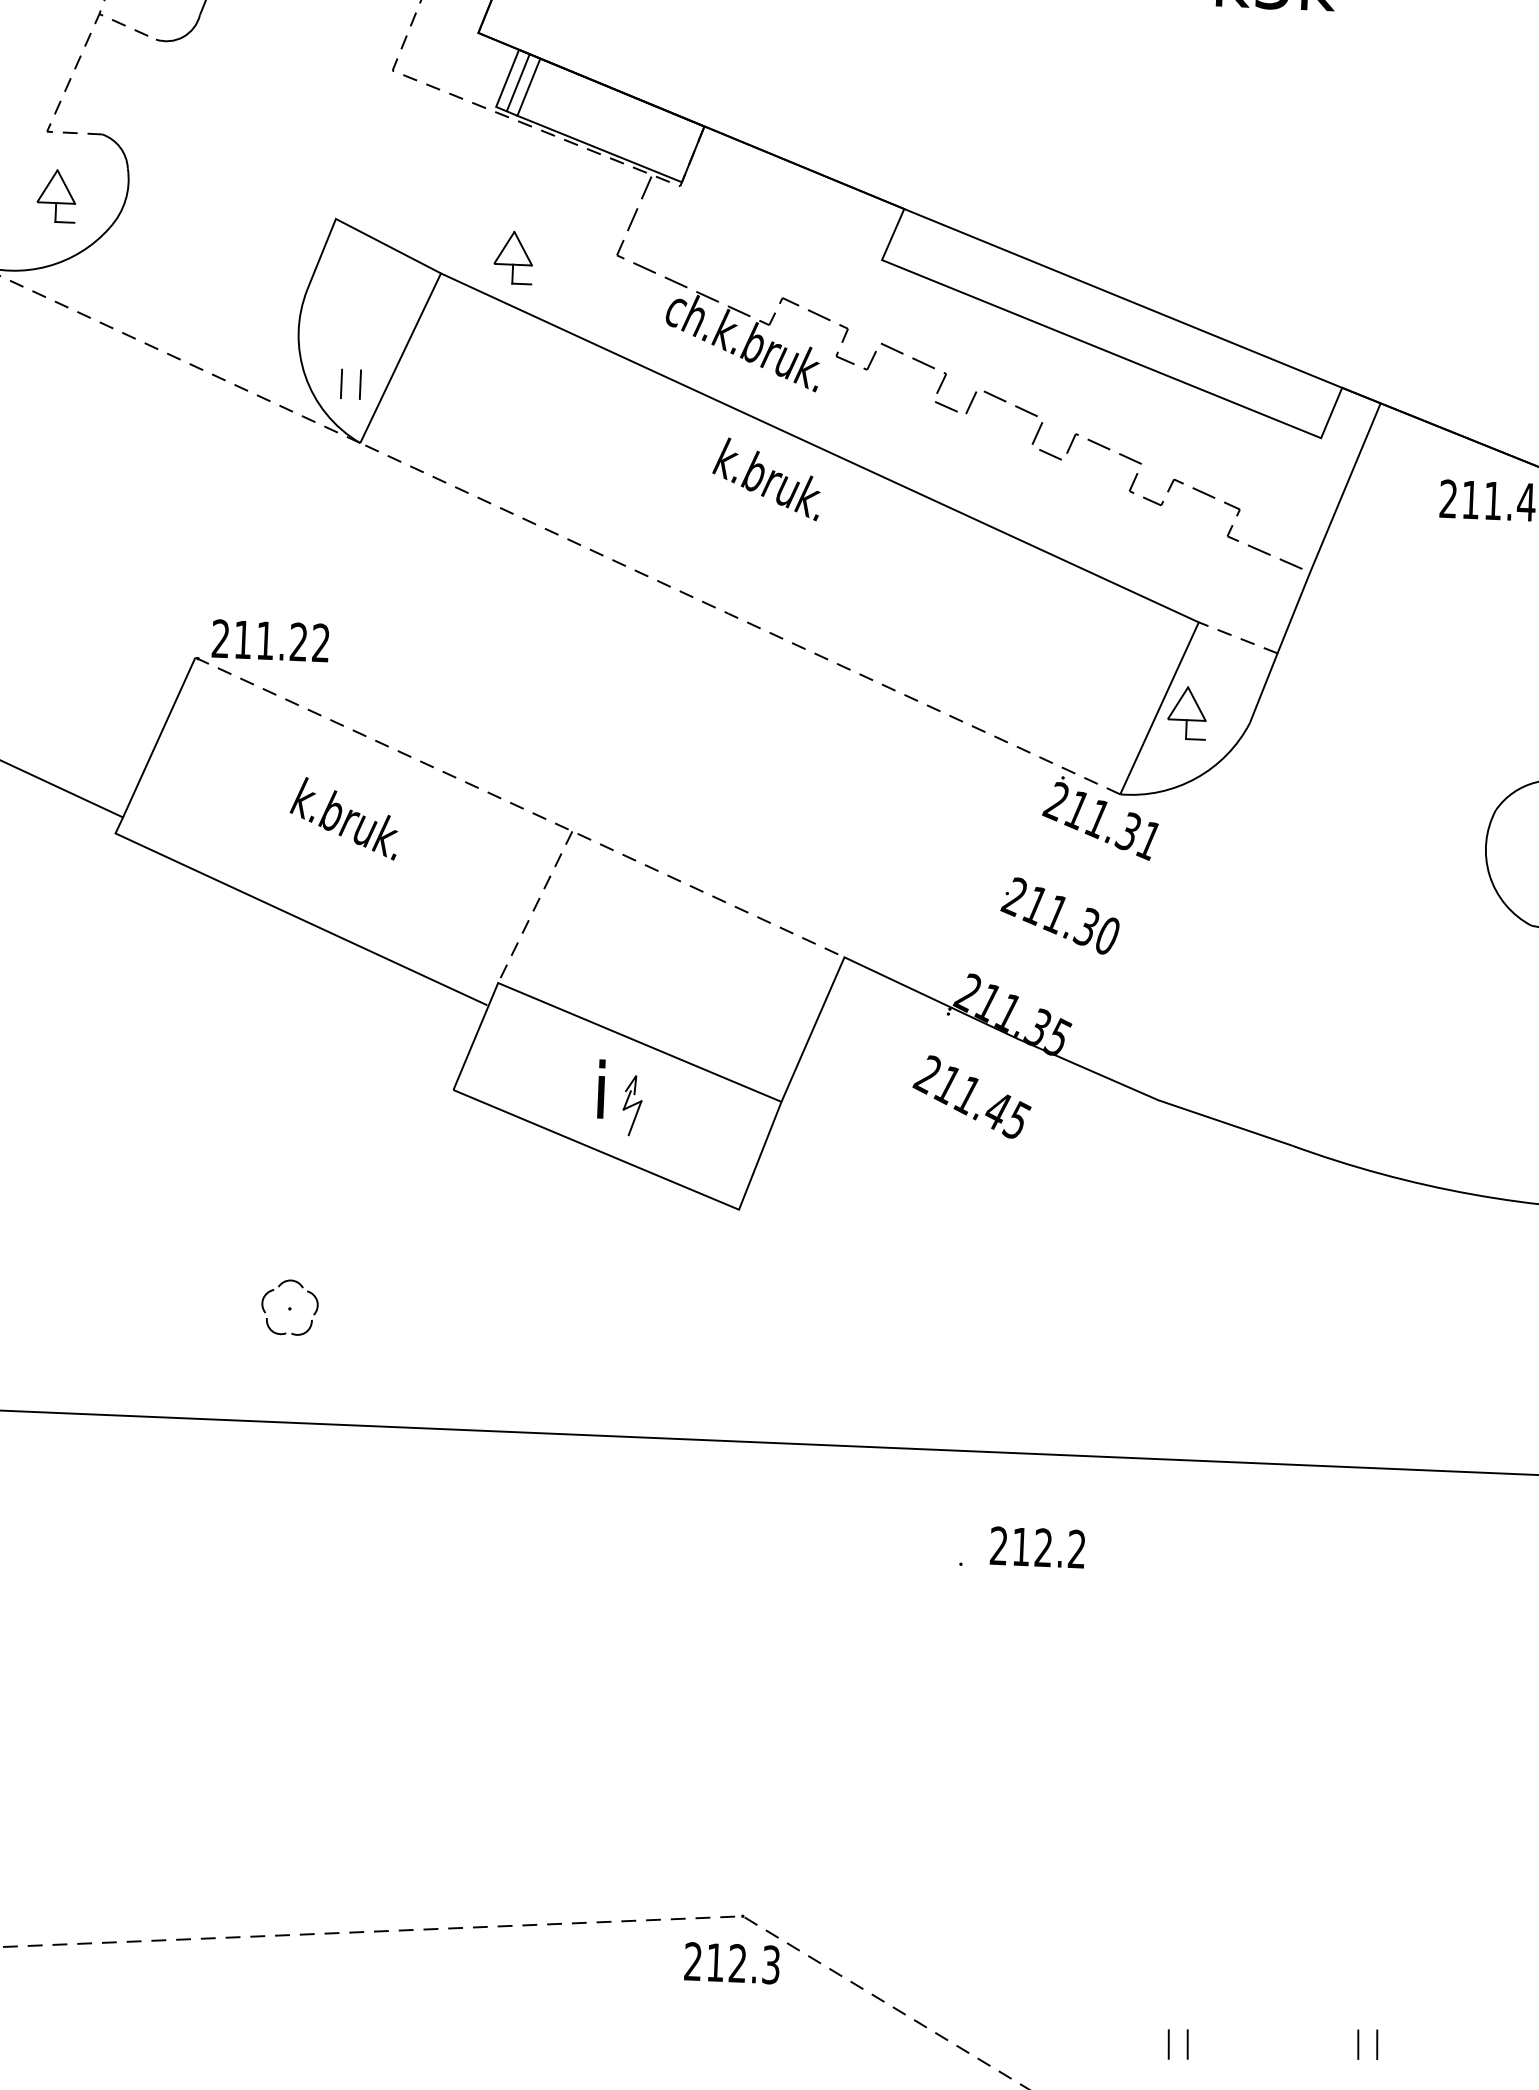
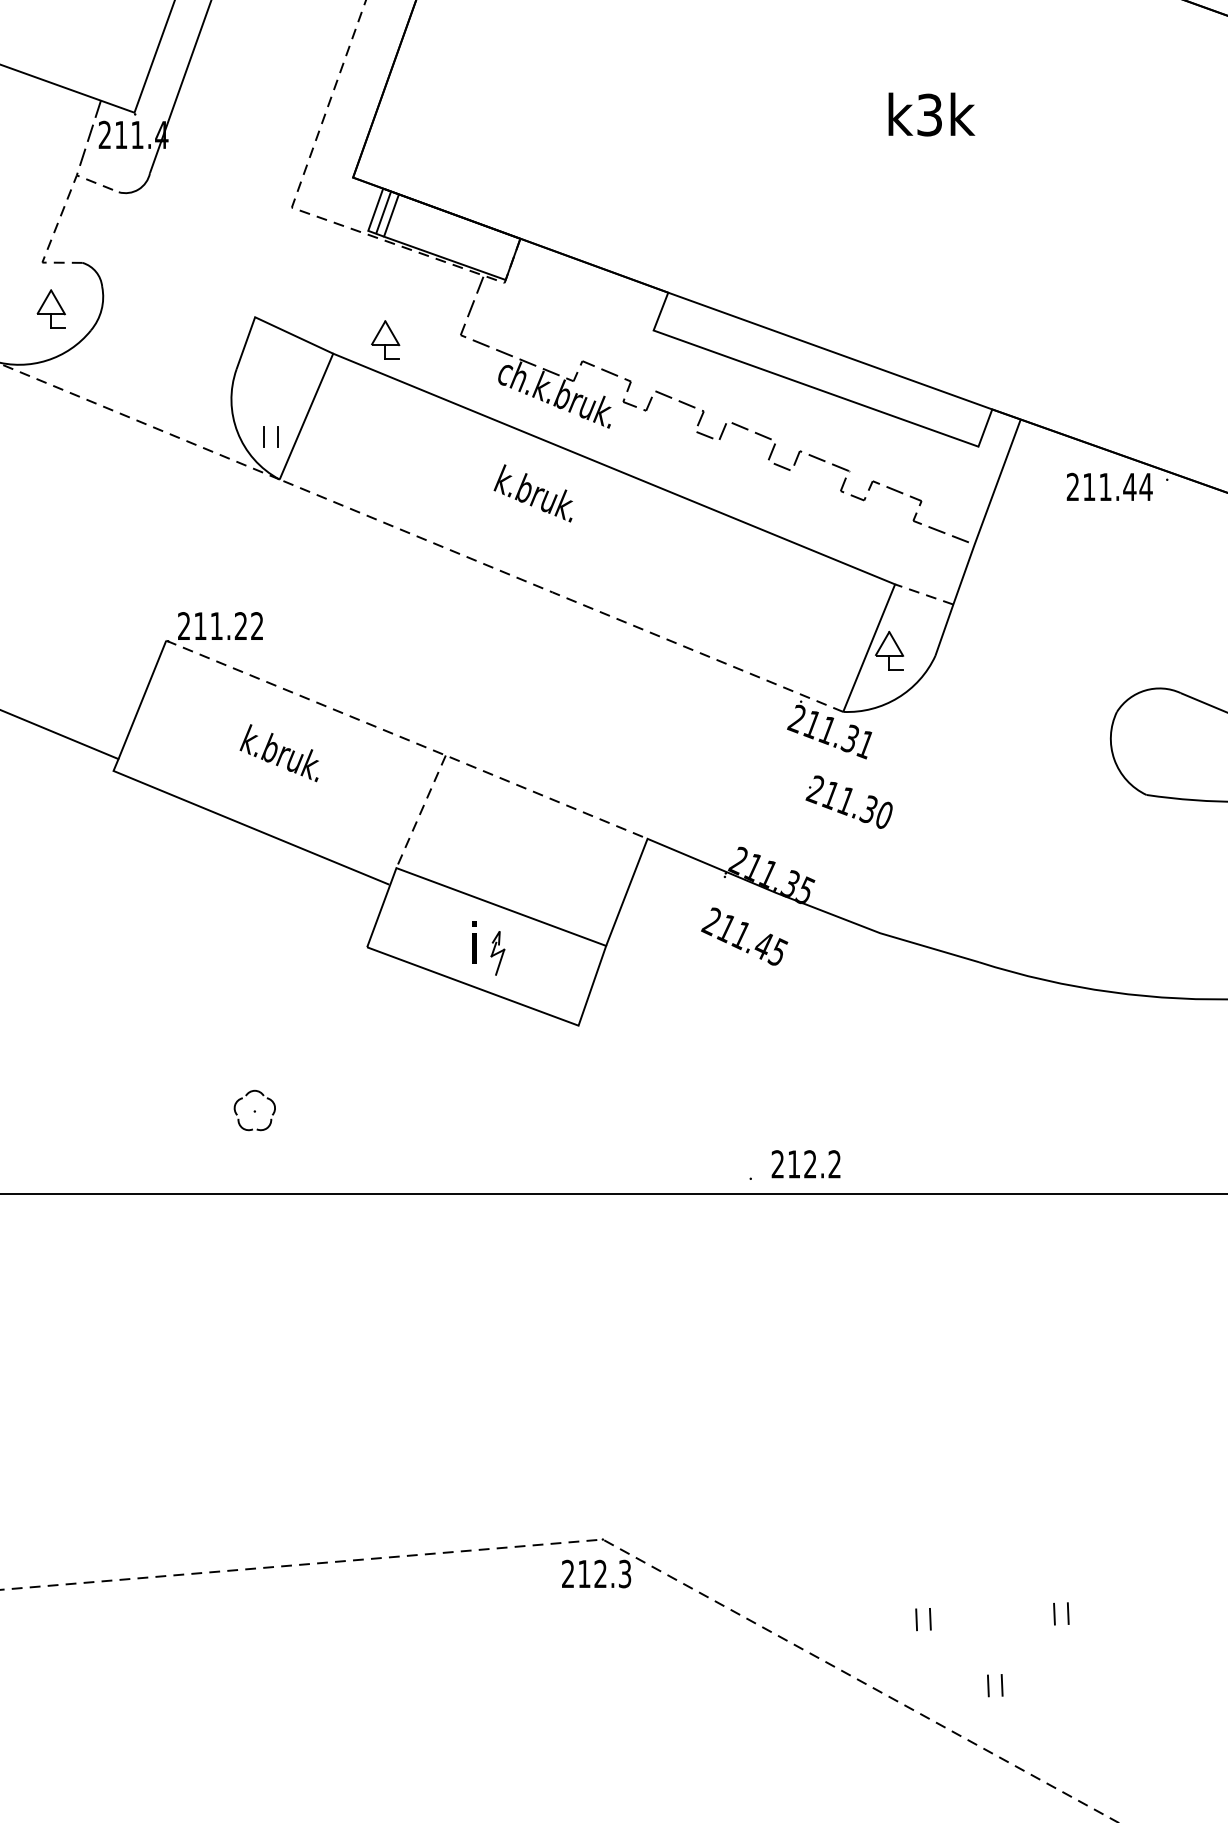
text: (765, 479) -> (532, 493), moved
text: (1059, 914) -> (848, 801), moved
text: (1021, 1547) -> (794, 1164), moved

